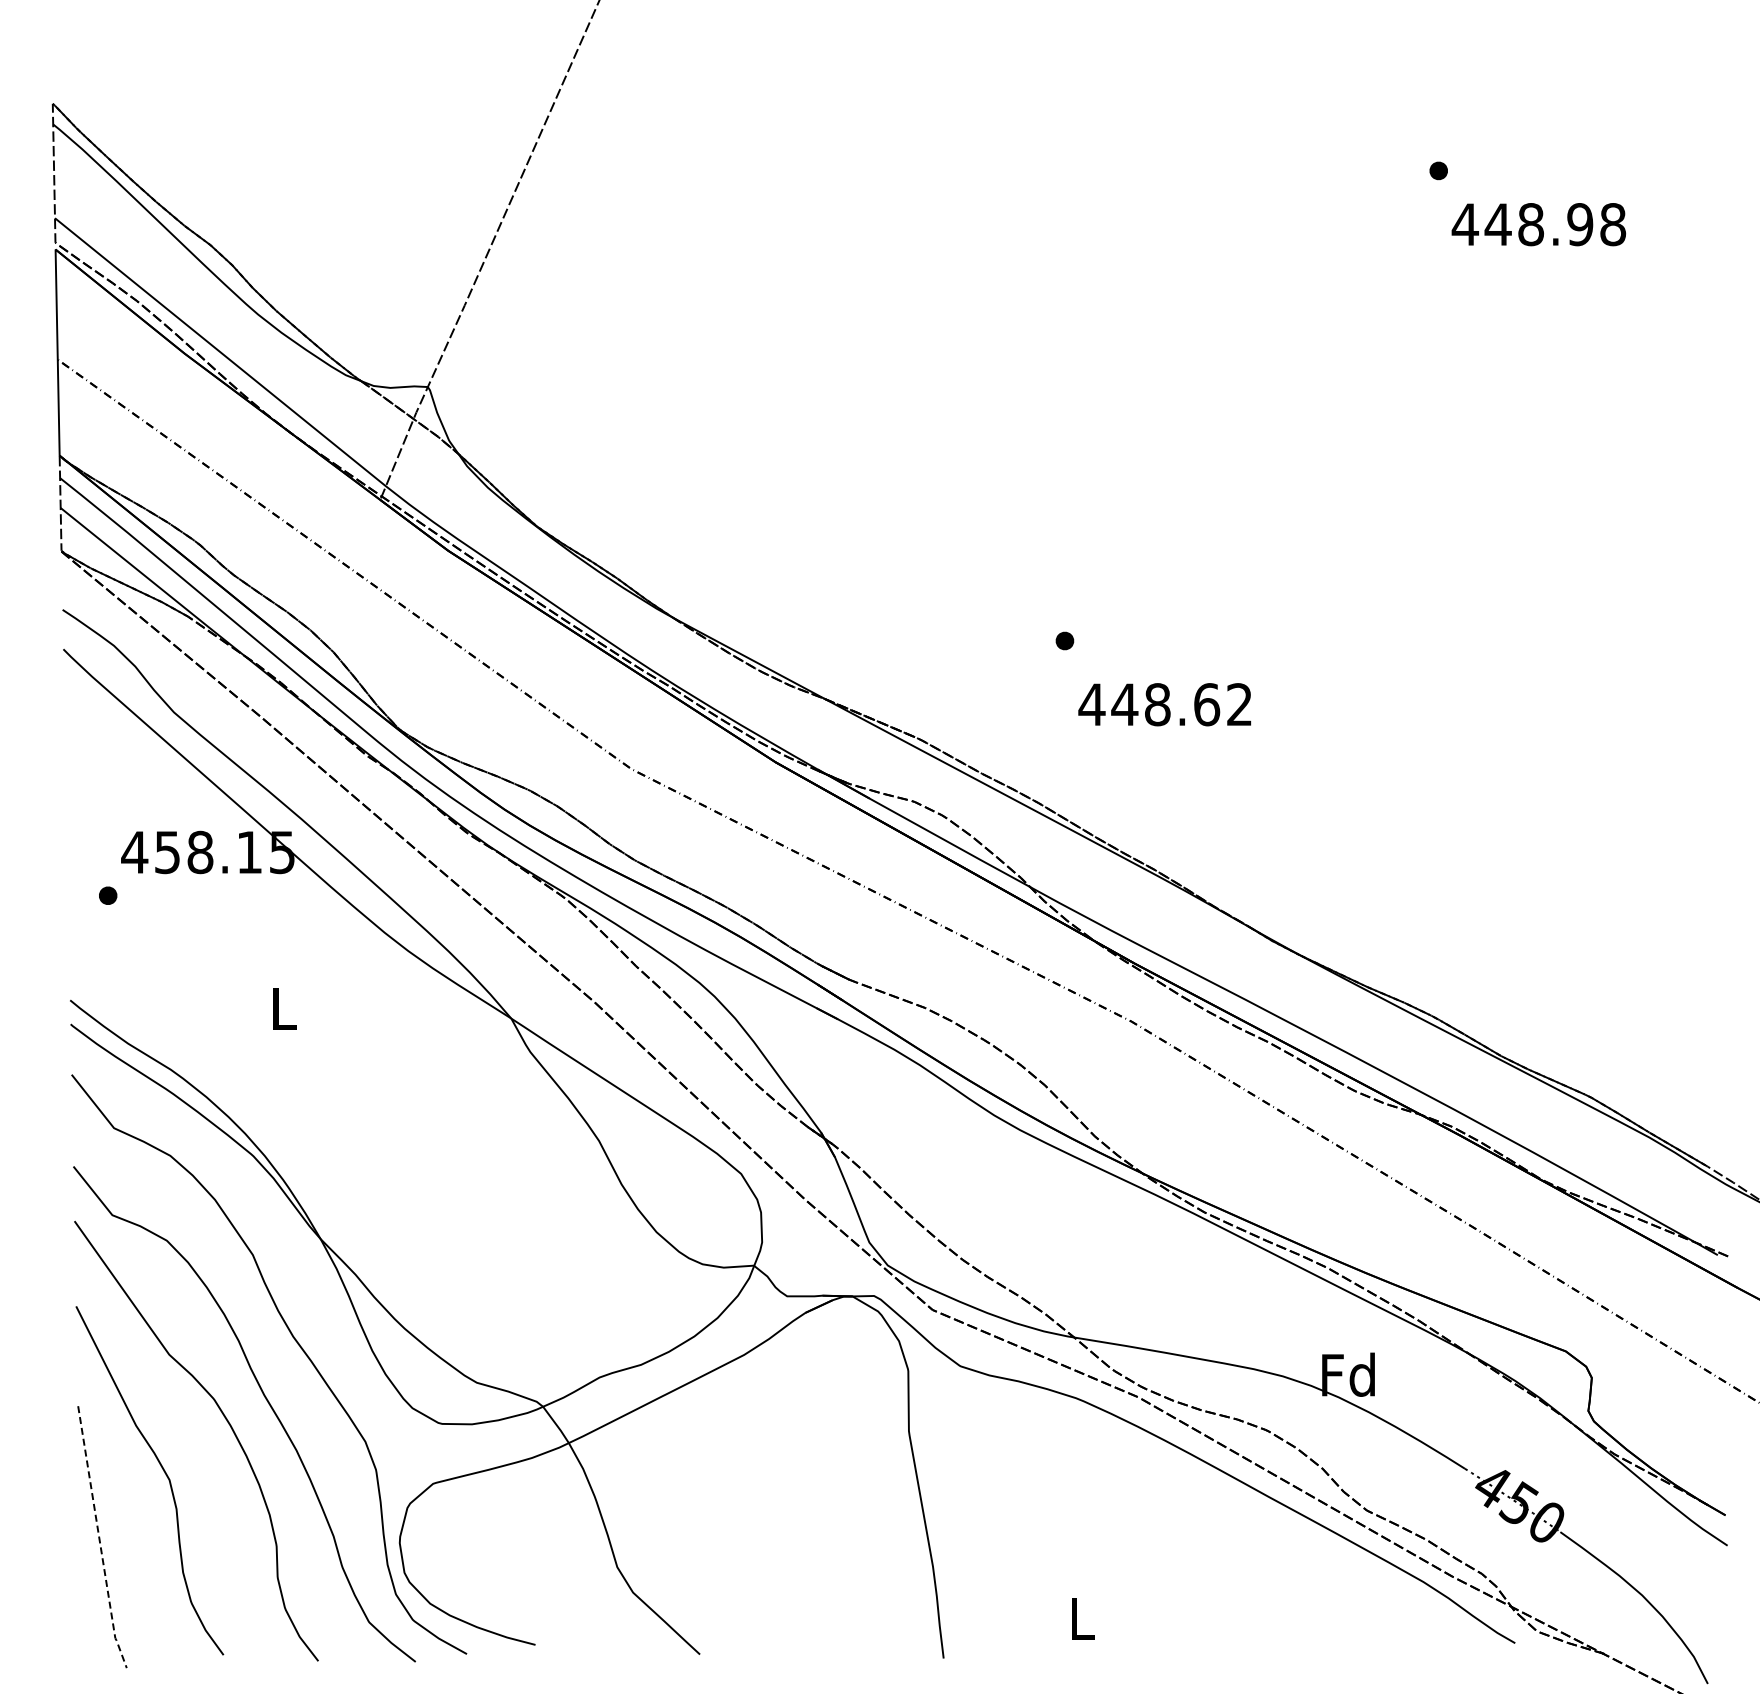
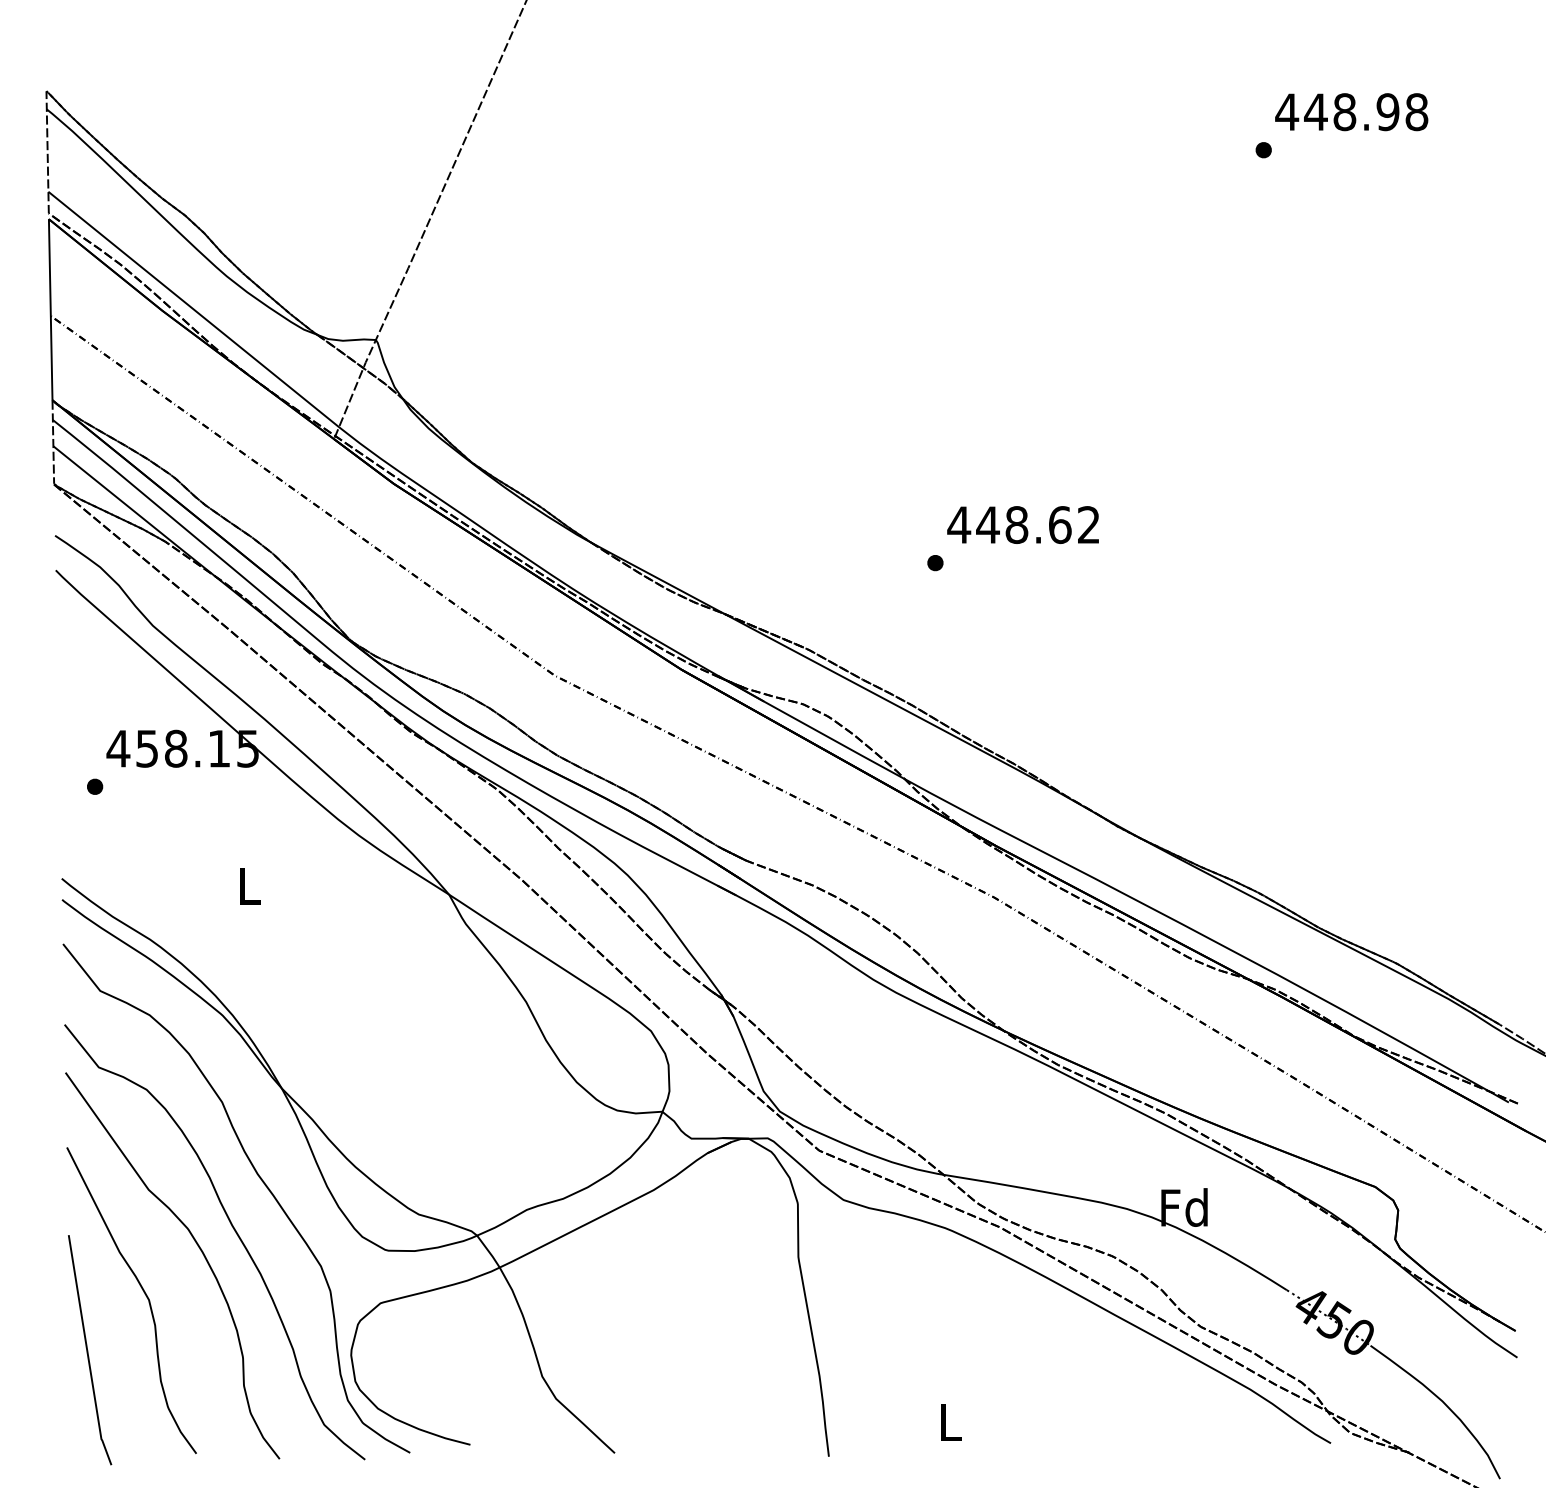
text: (1538, 224) -> (1351, 112), moved
text: (1164, 704) -> (1022, 524), moved
line: (99, 1539) -> (87, 1352), dashed -> solid

